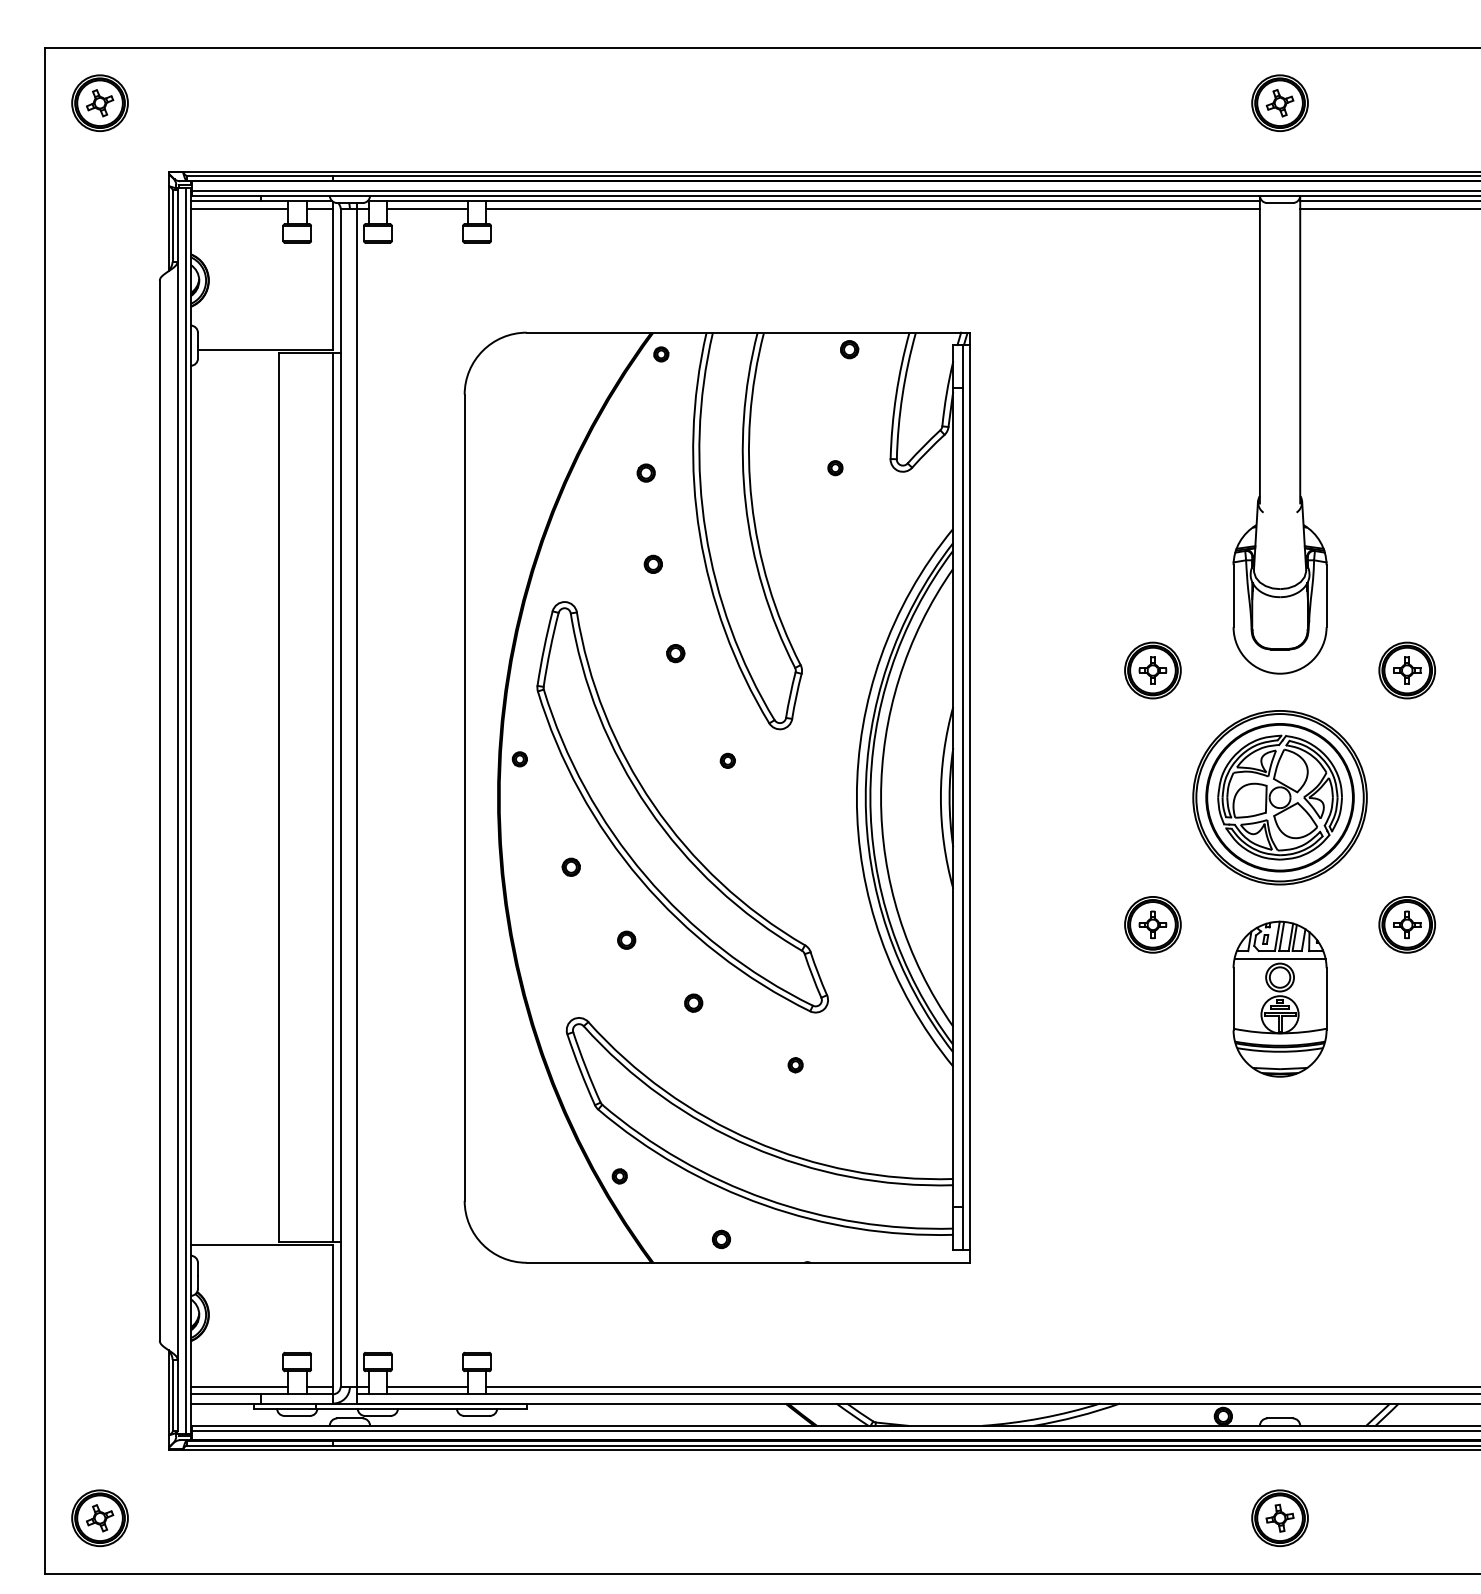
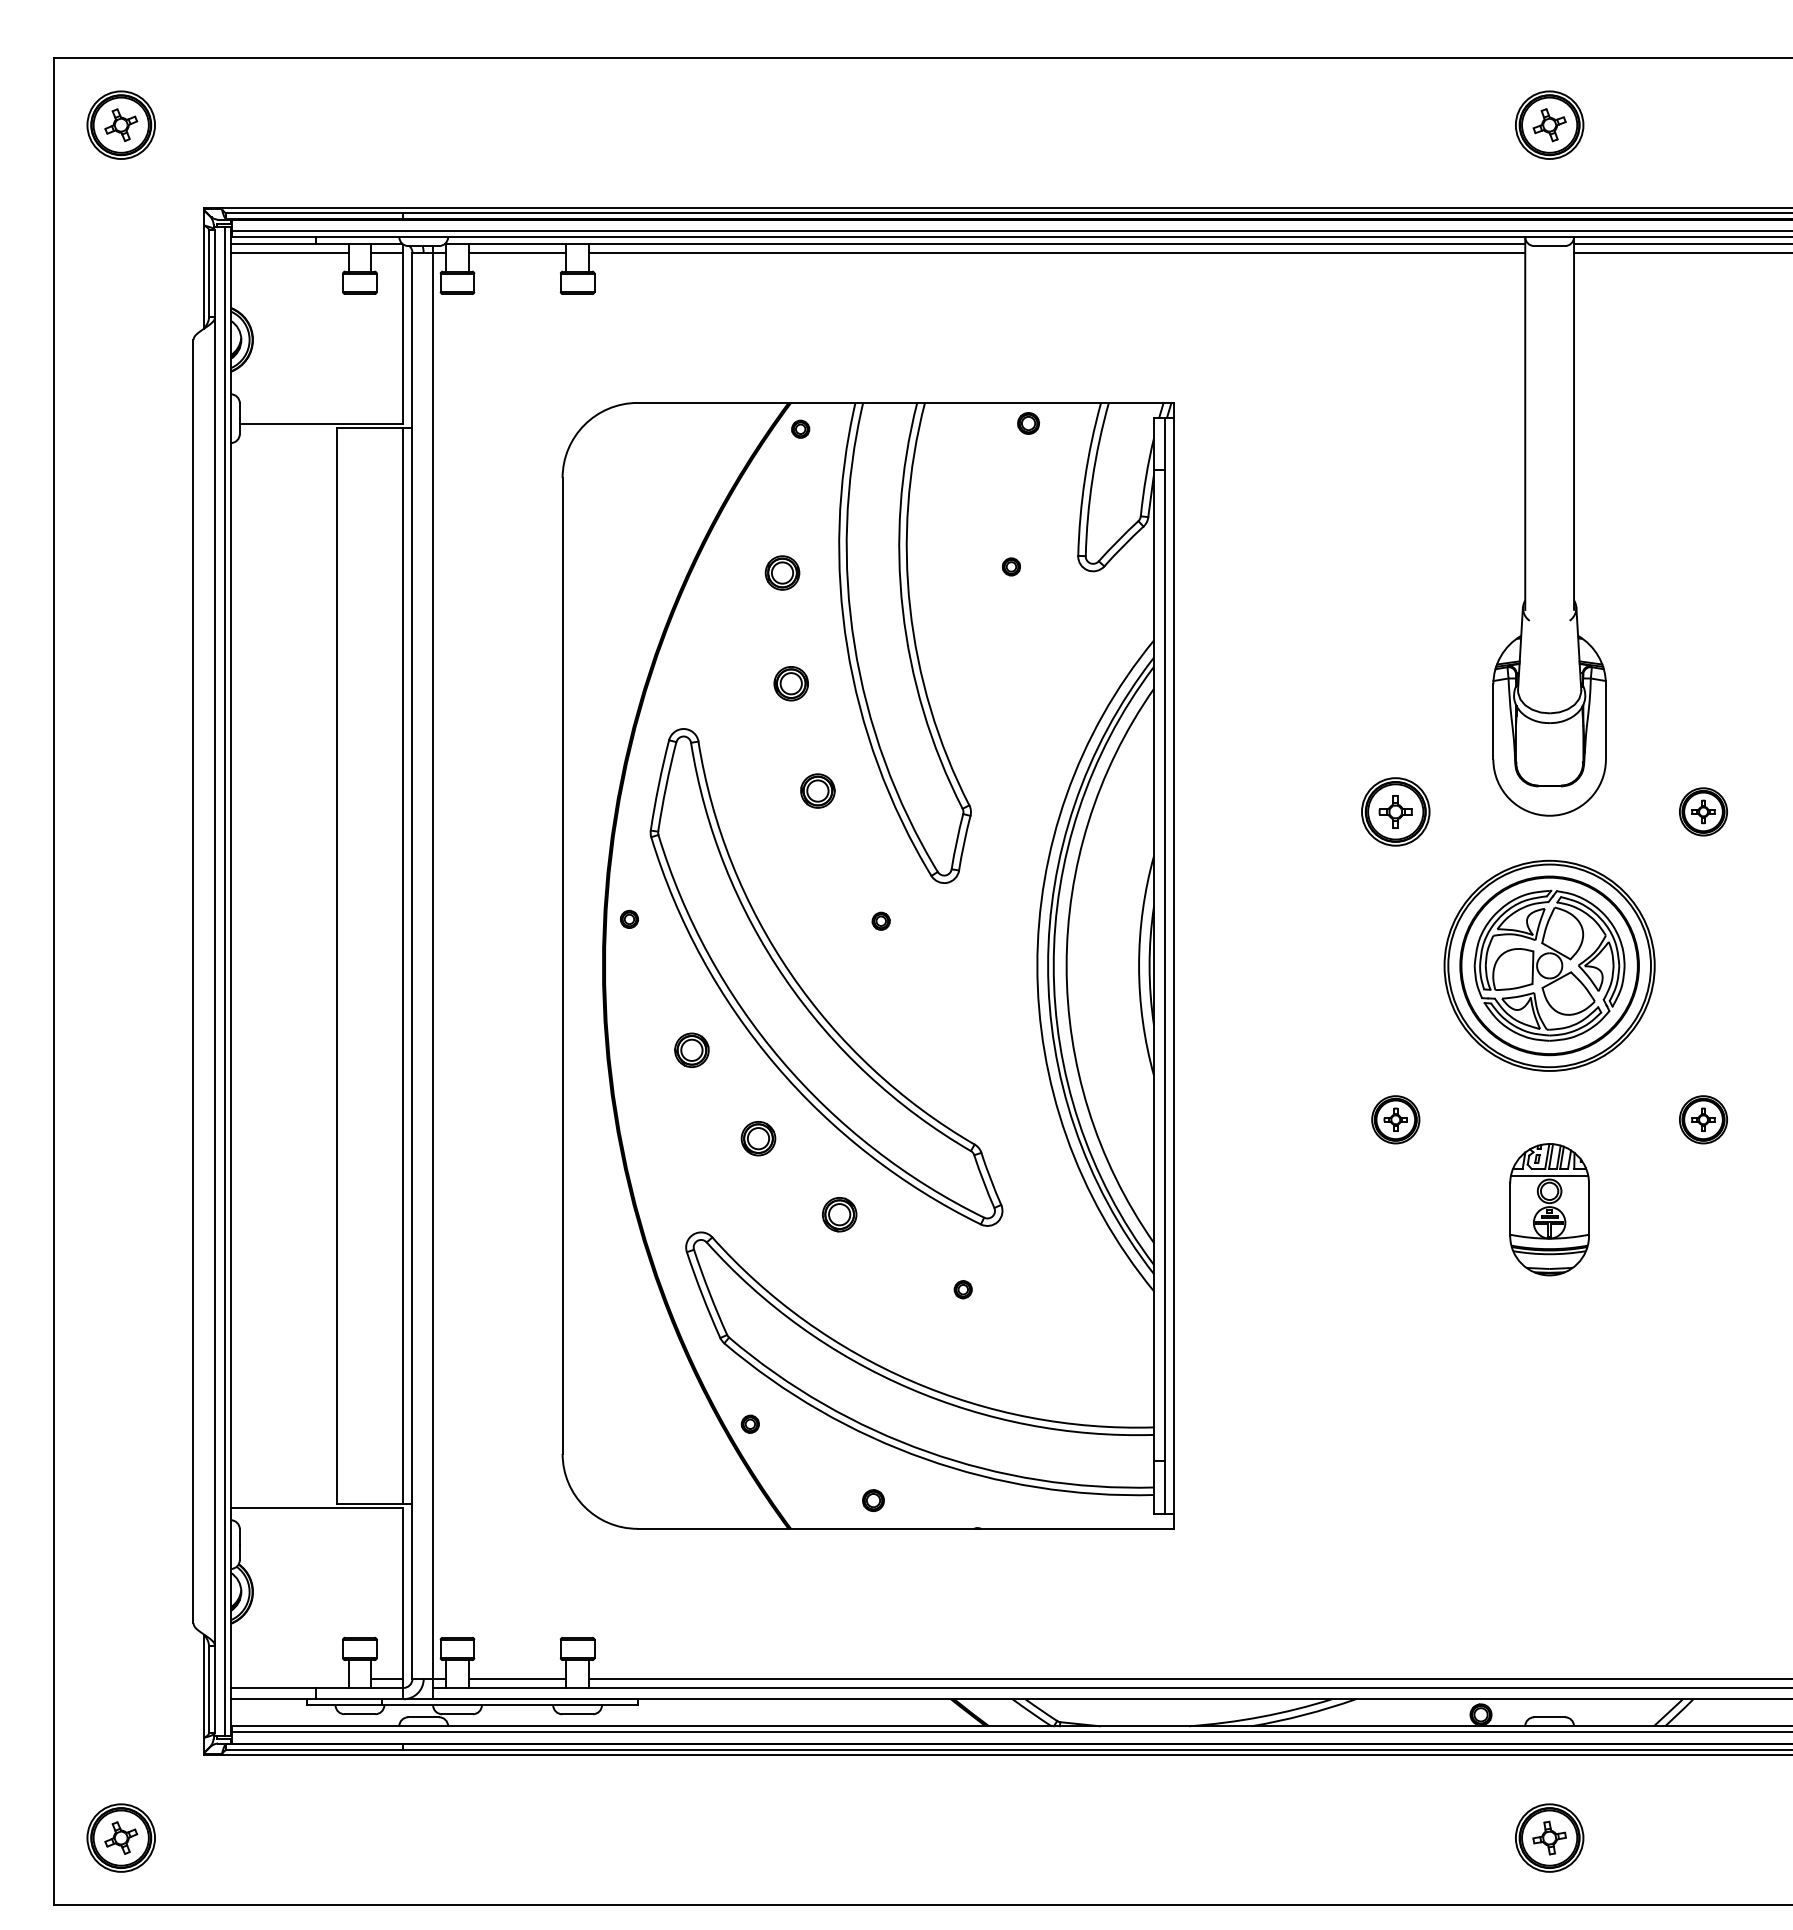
part: (645, 472) -> (781, 572), size x1.6
part: (652, 563) -> (789, 682), size x1.6
part: (675, 653) -> (817, 791), size x1.6
part: (1406, 670) -> (1702, 811), size x0.7
part: (570, 866) -> (690, 1049), size x1.6
part: (1152, 924) -> (1395, 1119), size x0.7
part: (1406, 924) -> (1702, 1119), size x0.7
part: (626, 939) -> (758, 1137), size x1.6
part: (1279, 998) -> (1548, 1208), size x0.7
part: (693, 1002) -> (839, 1213), size x1.6
line: (238, 1386) -> (288, 1678), removed

